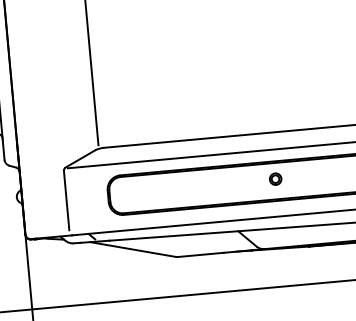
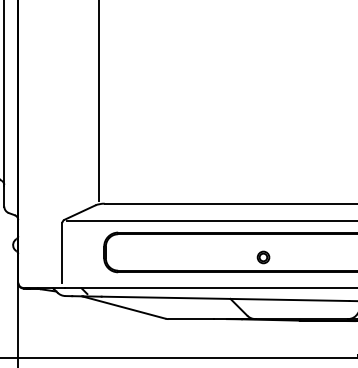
part: (275, 179) -> (263, 257), moved

